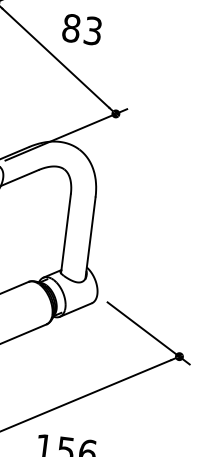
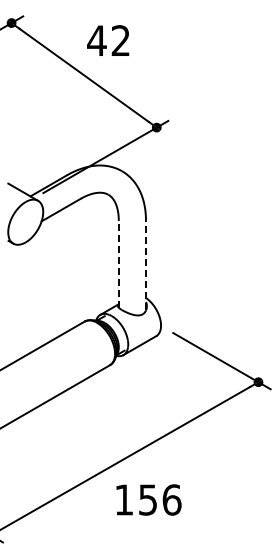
text: (81, 29) -> (108, 40), 83 -> 42
line: (65, 233) -> (118, 263), solid -> dashed
line: (90, 238) -> (146, 265), solid -> dashed

